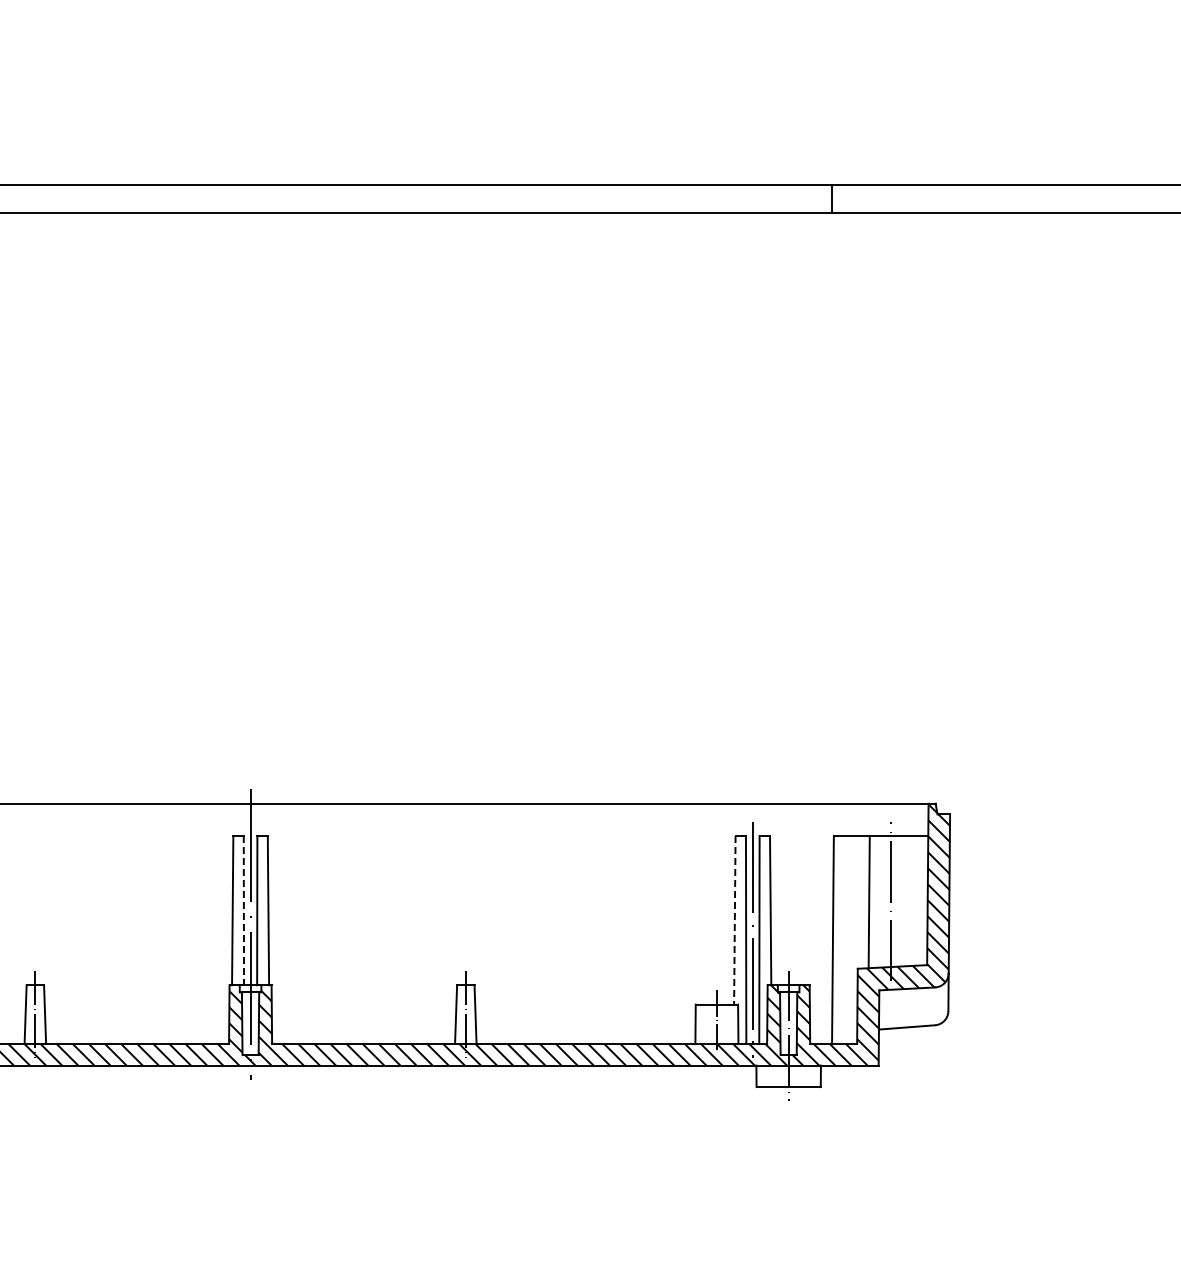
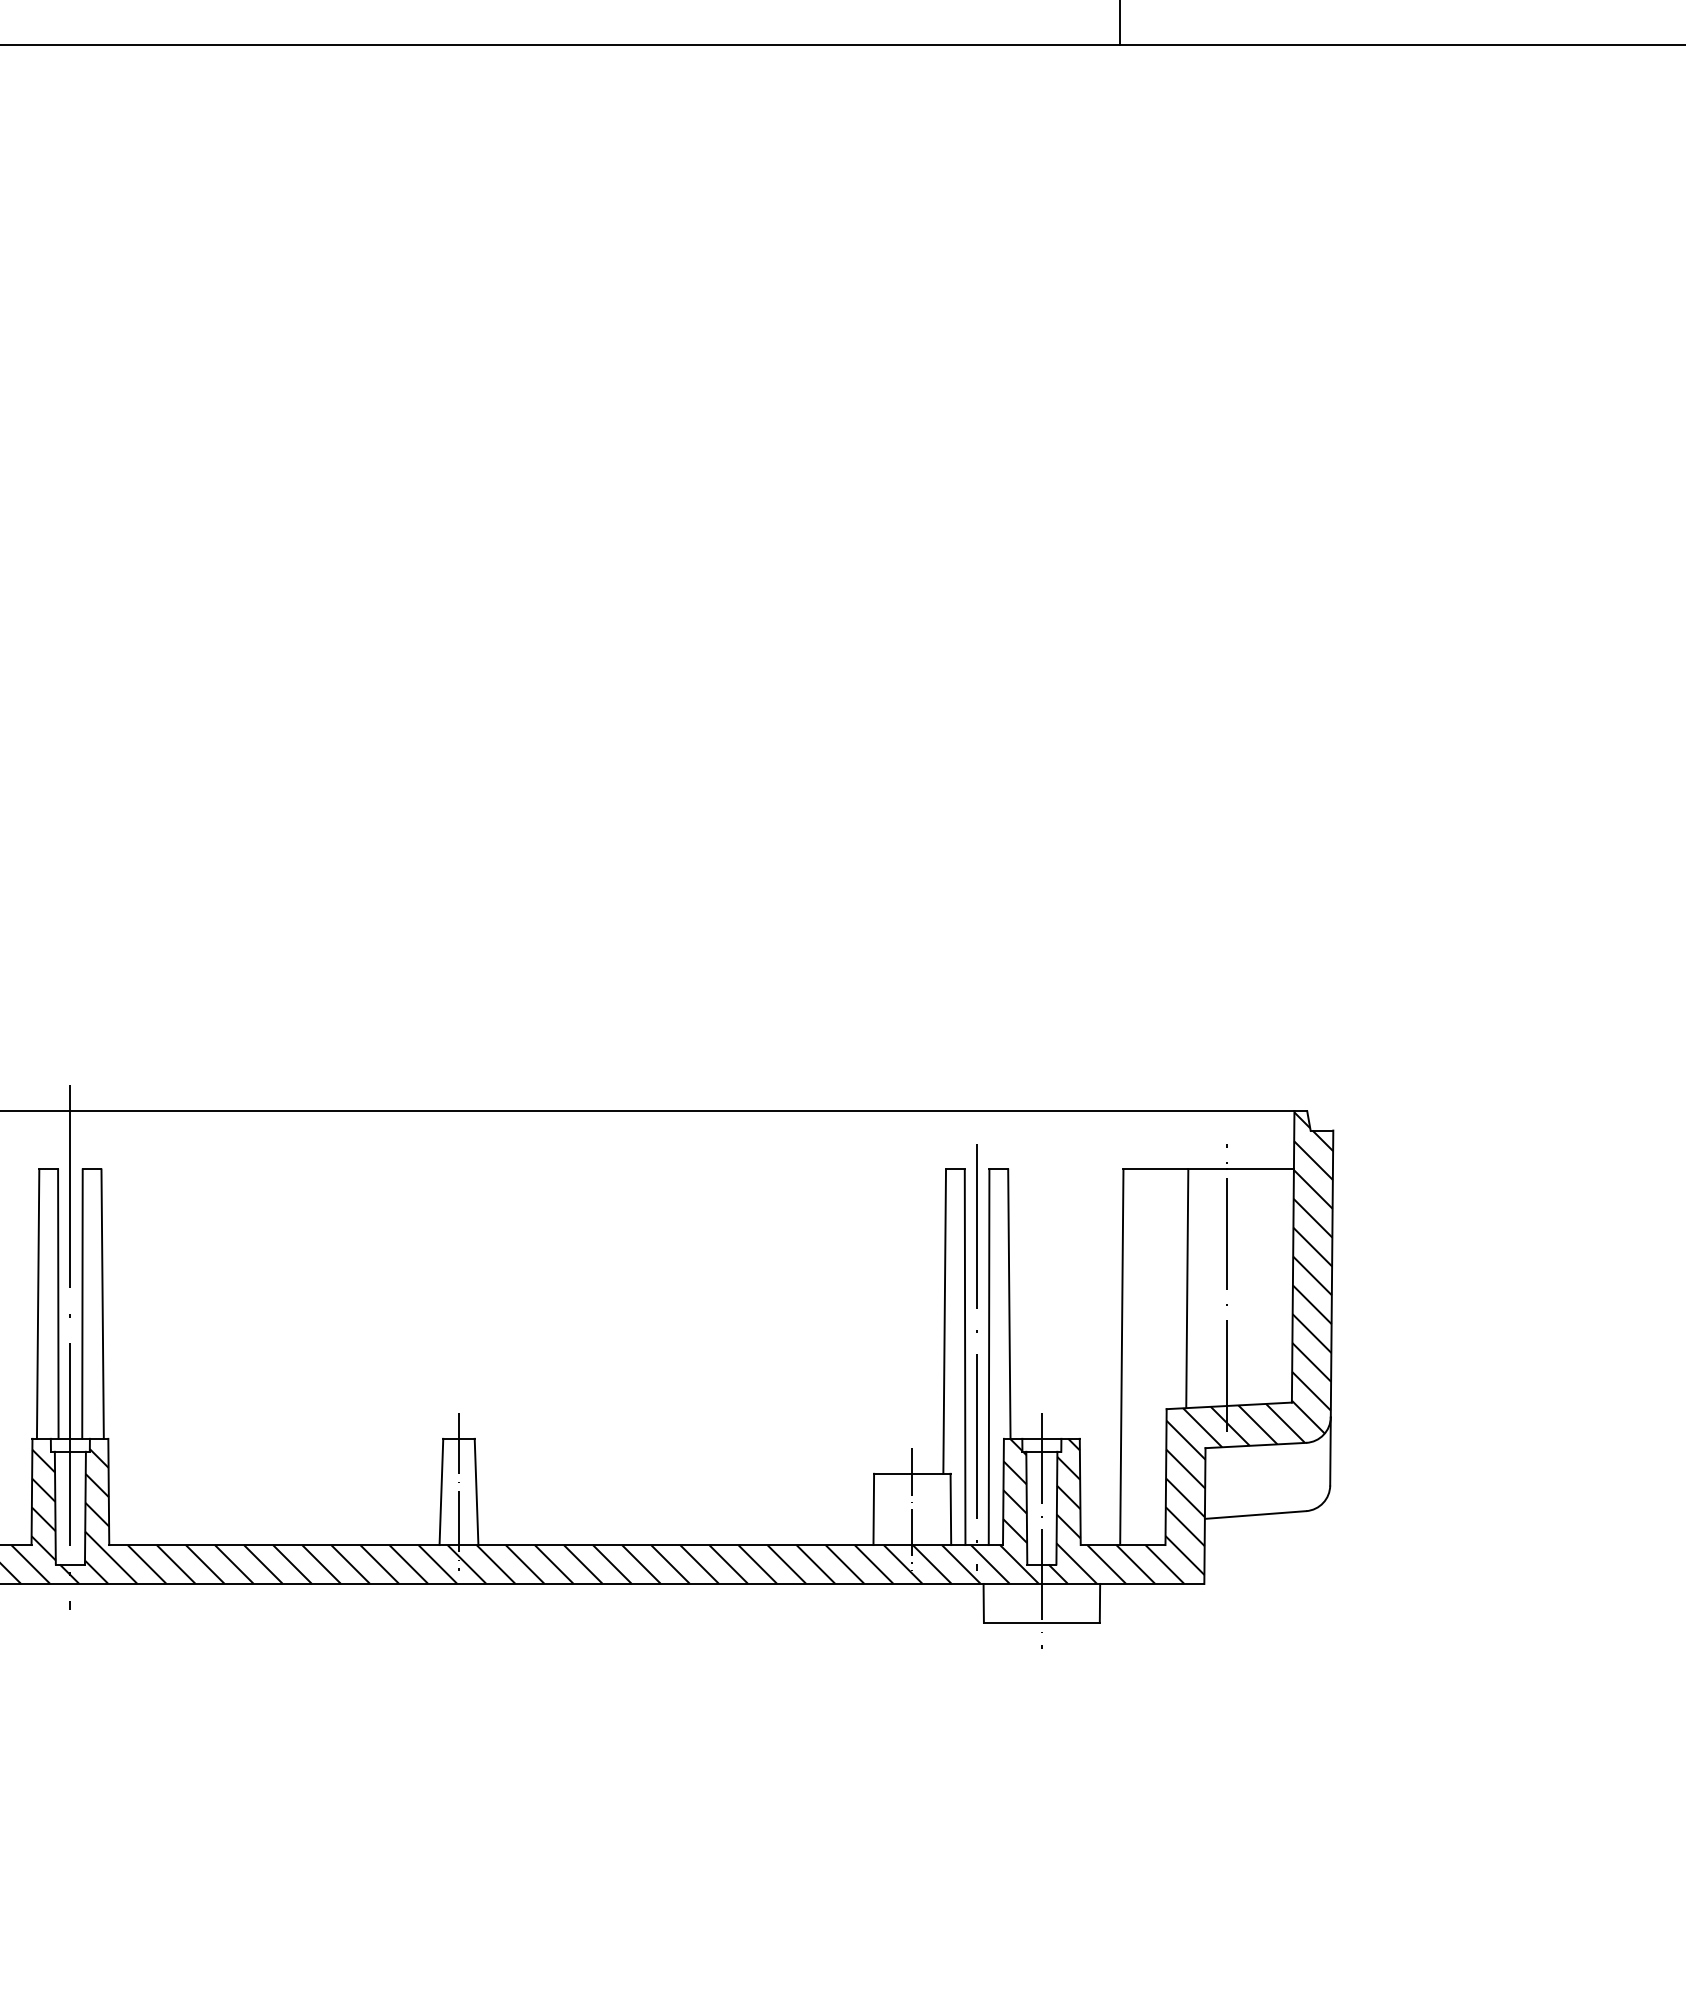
line: (243, 910) -> (57, 1303), dashed -> solid
line: (734, 920) -> (944, 1321), dashed -> solid

